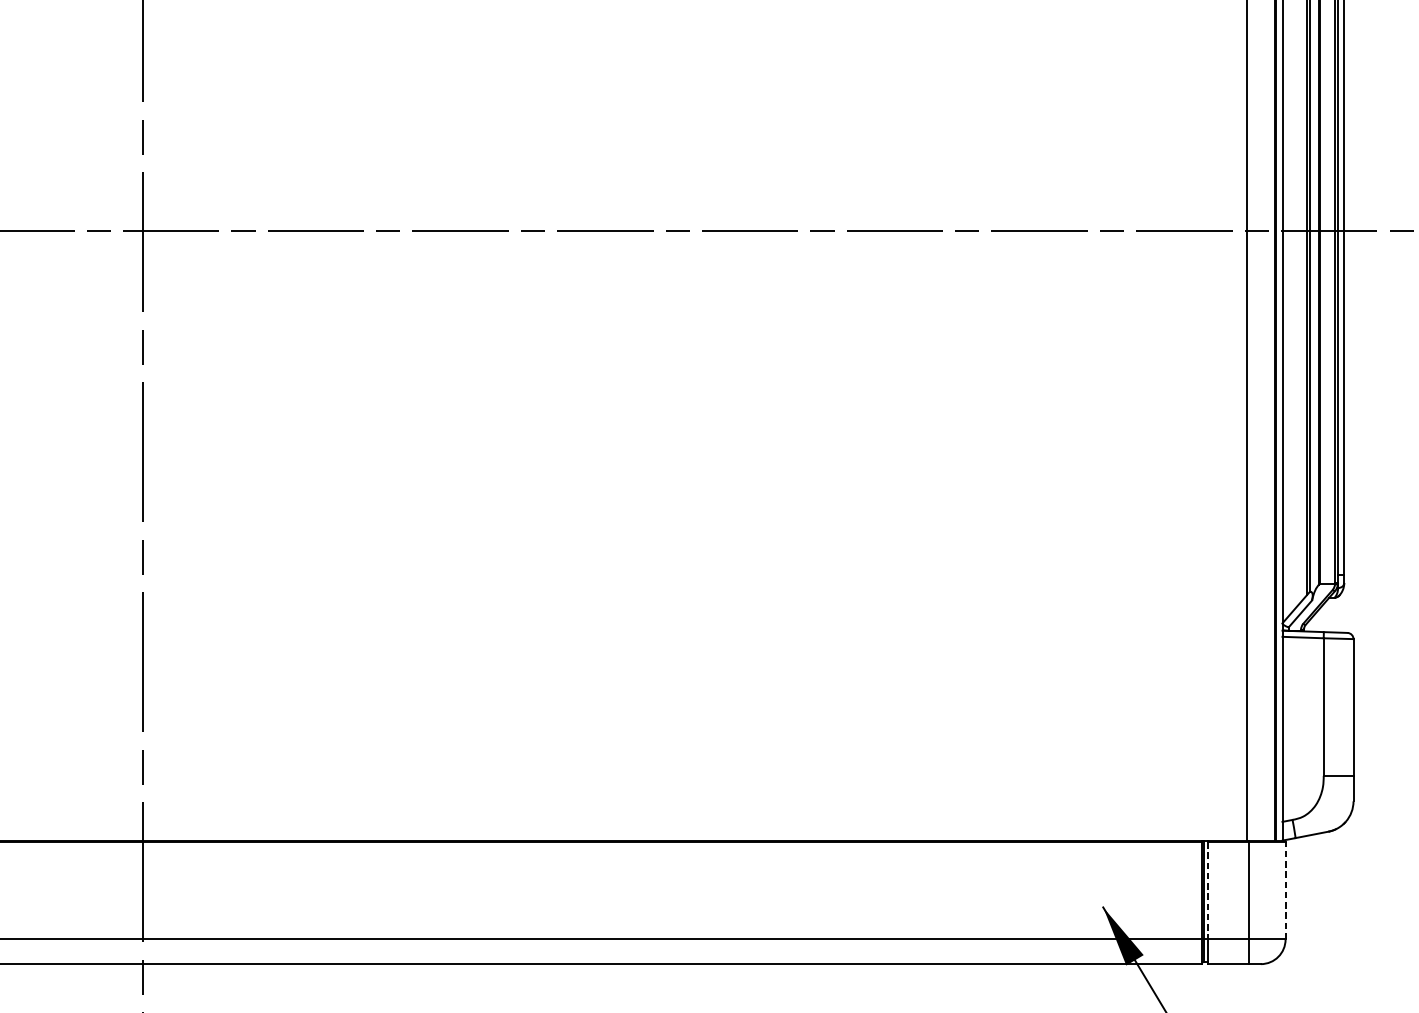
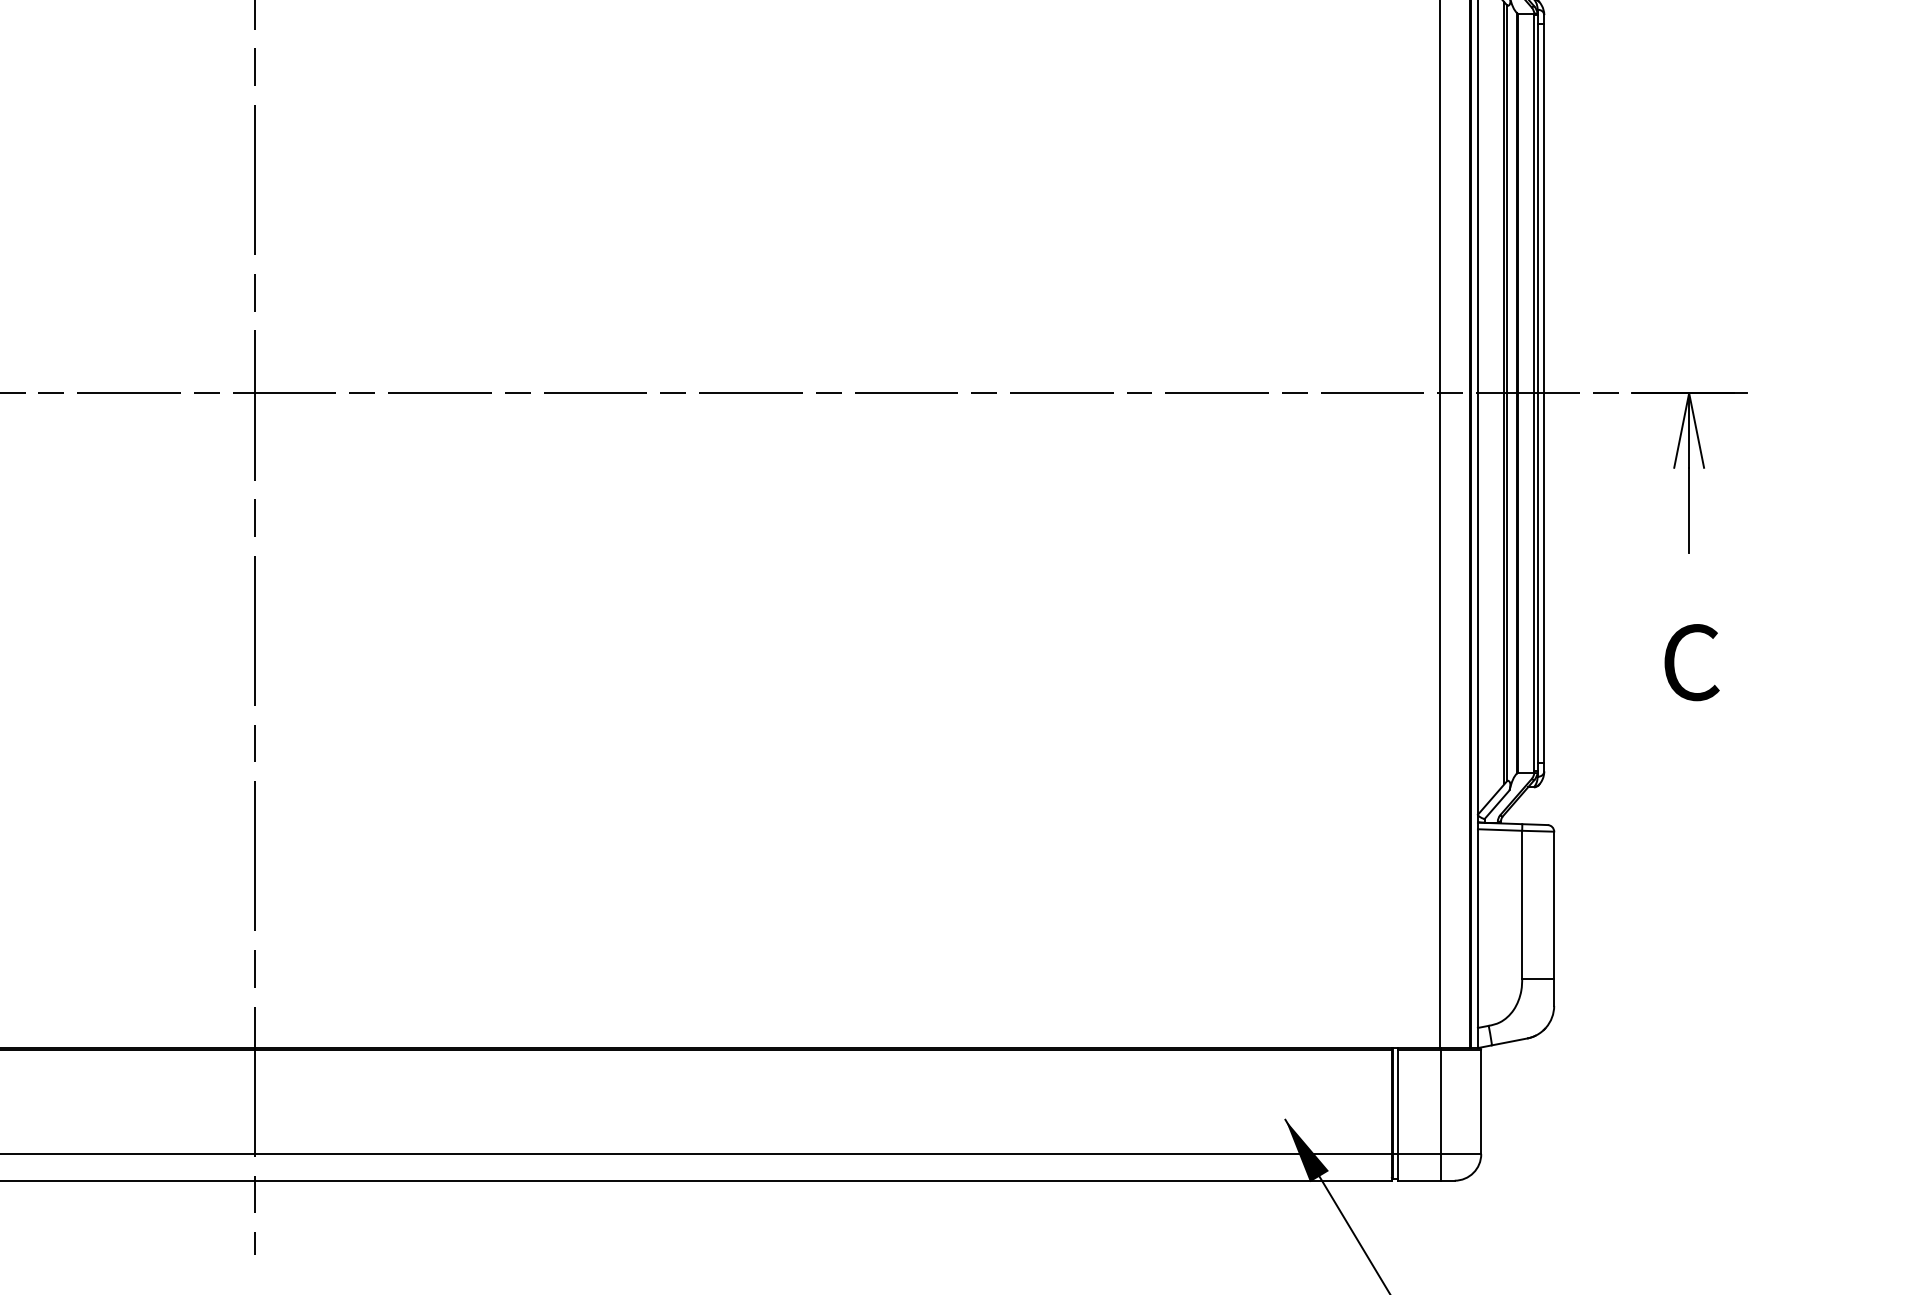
line: (1285, 890) -> (1481, 1101), dashed -> solid
line: (1208, 891) -> (1398, 1102), dashed -> solid

